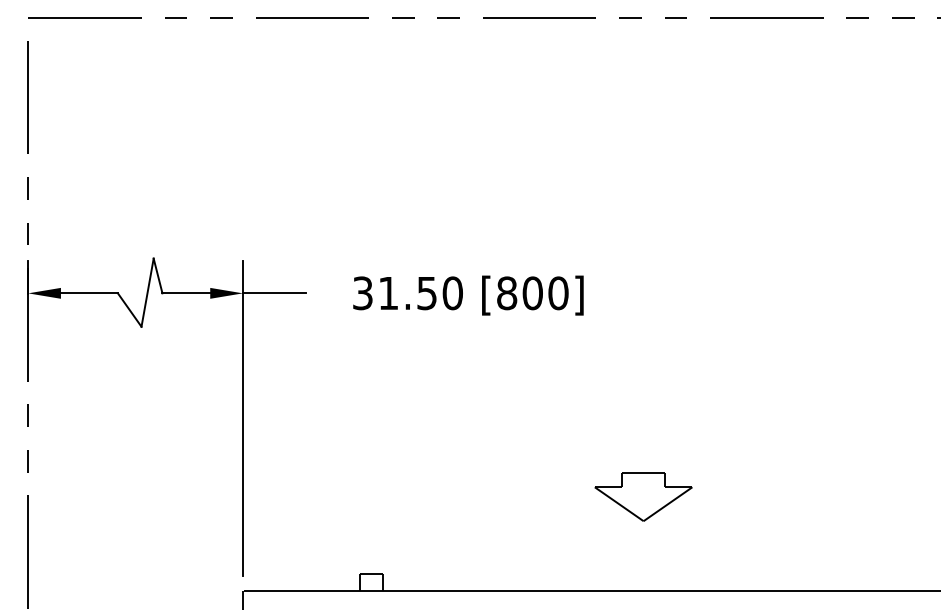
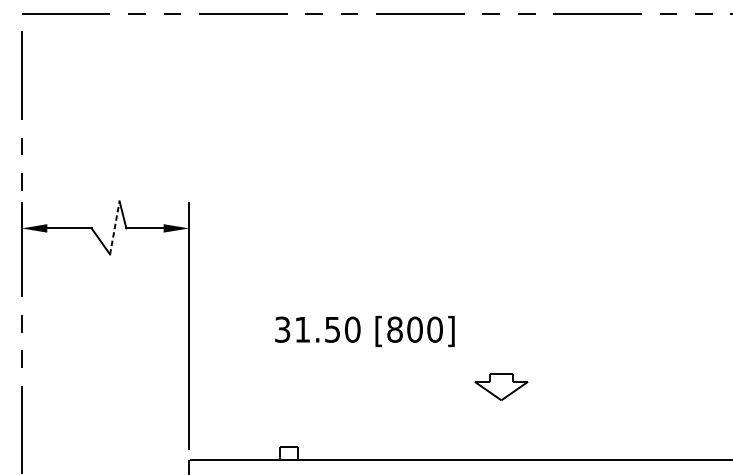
line: (147, 292) -> (114, 227), solid -> dashed
line: (273, 293) -> (212, 228), removed
text: (468, 295) -> (364, 331), moved
part: (643, 496) -> (501, 386), size x0.7

